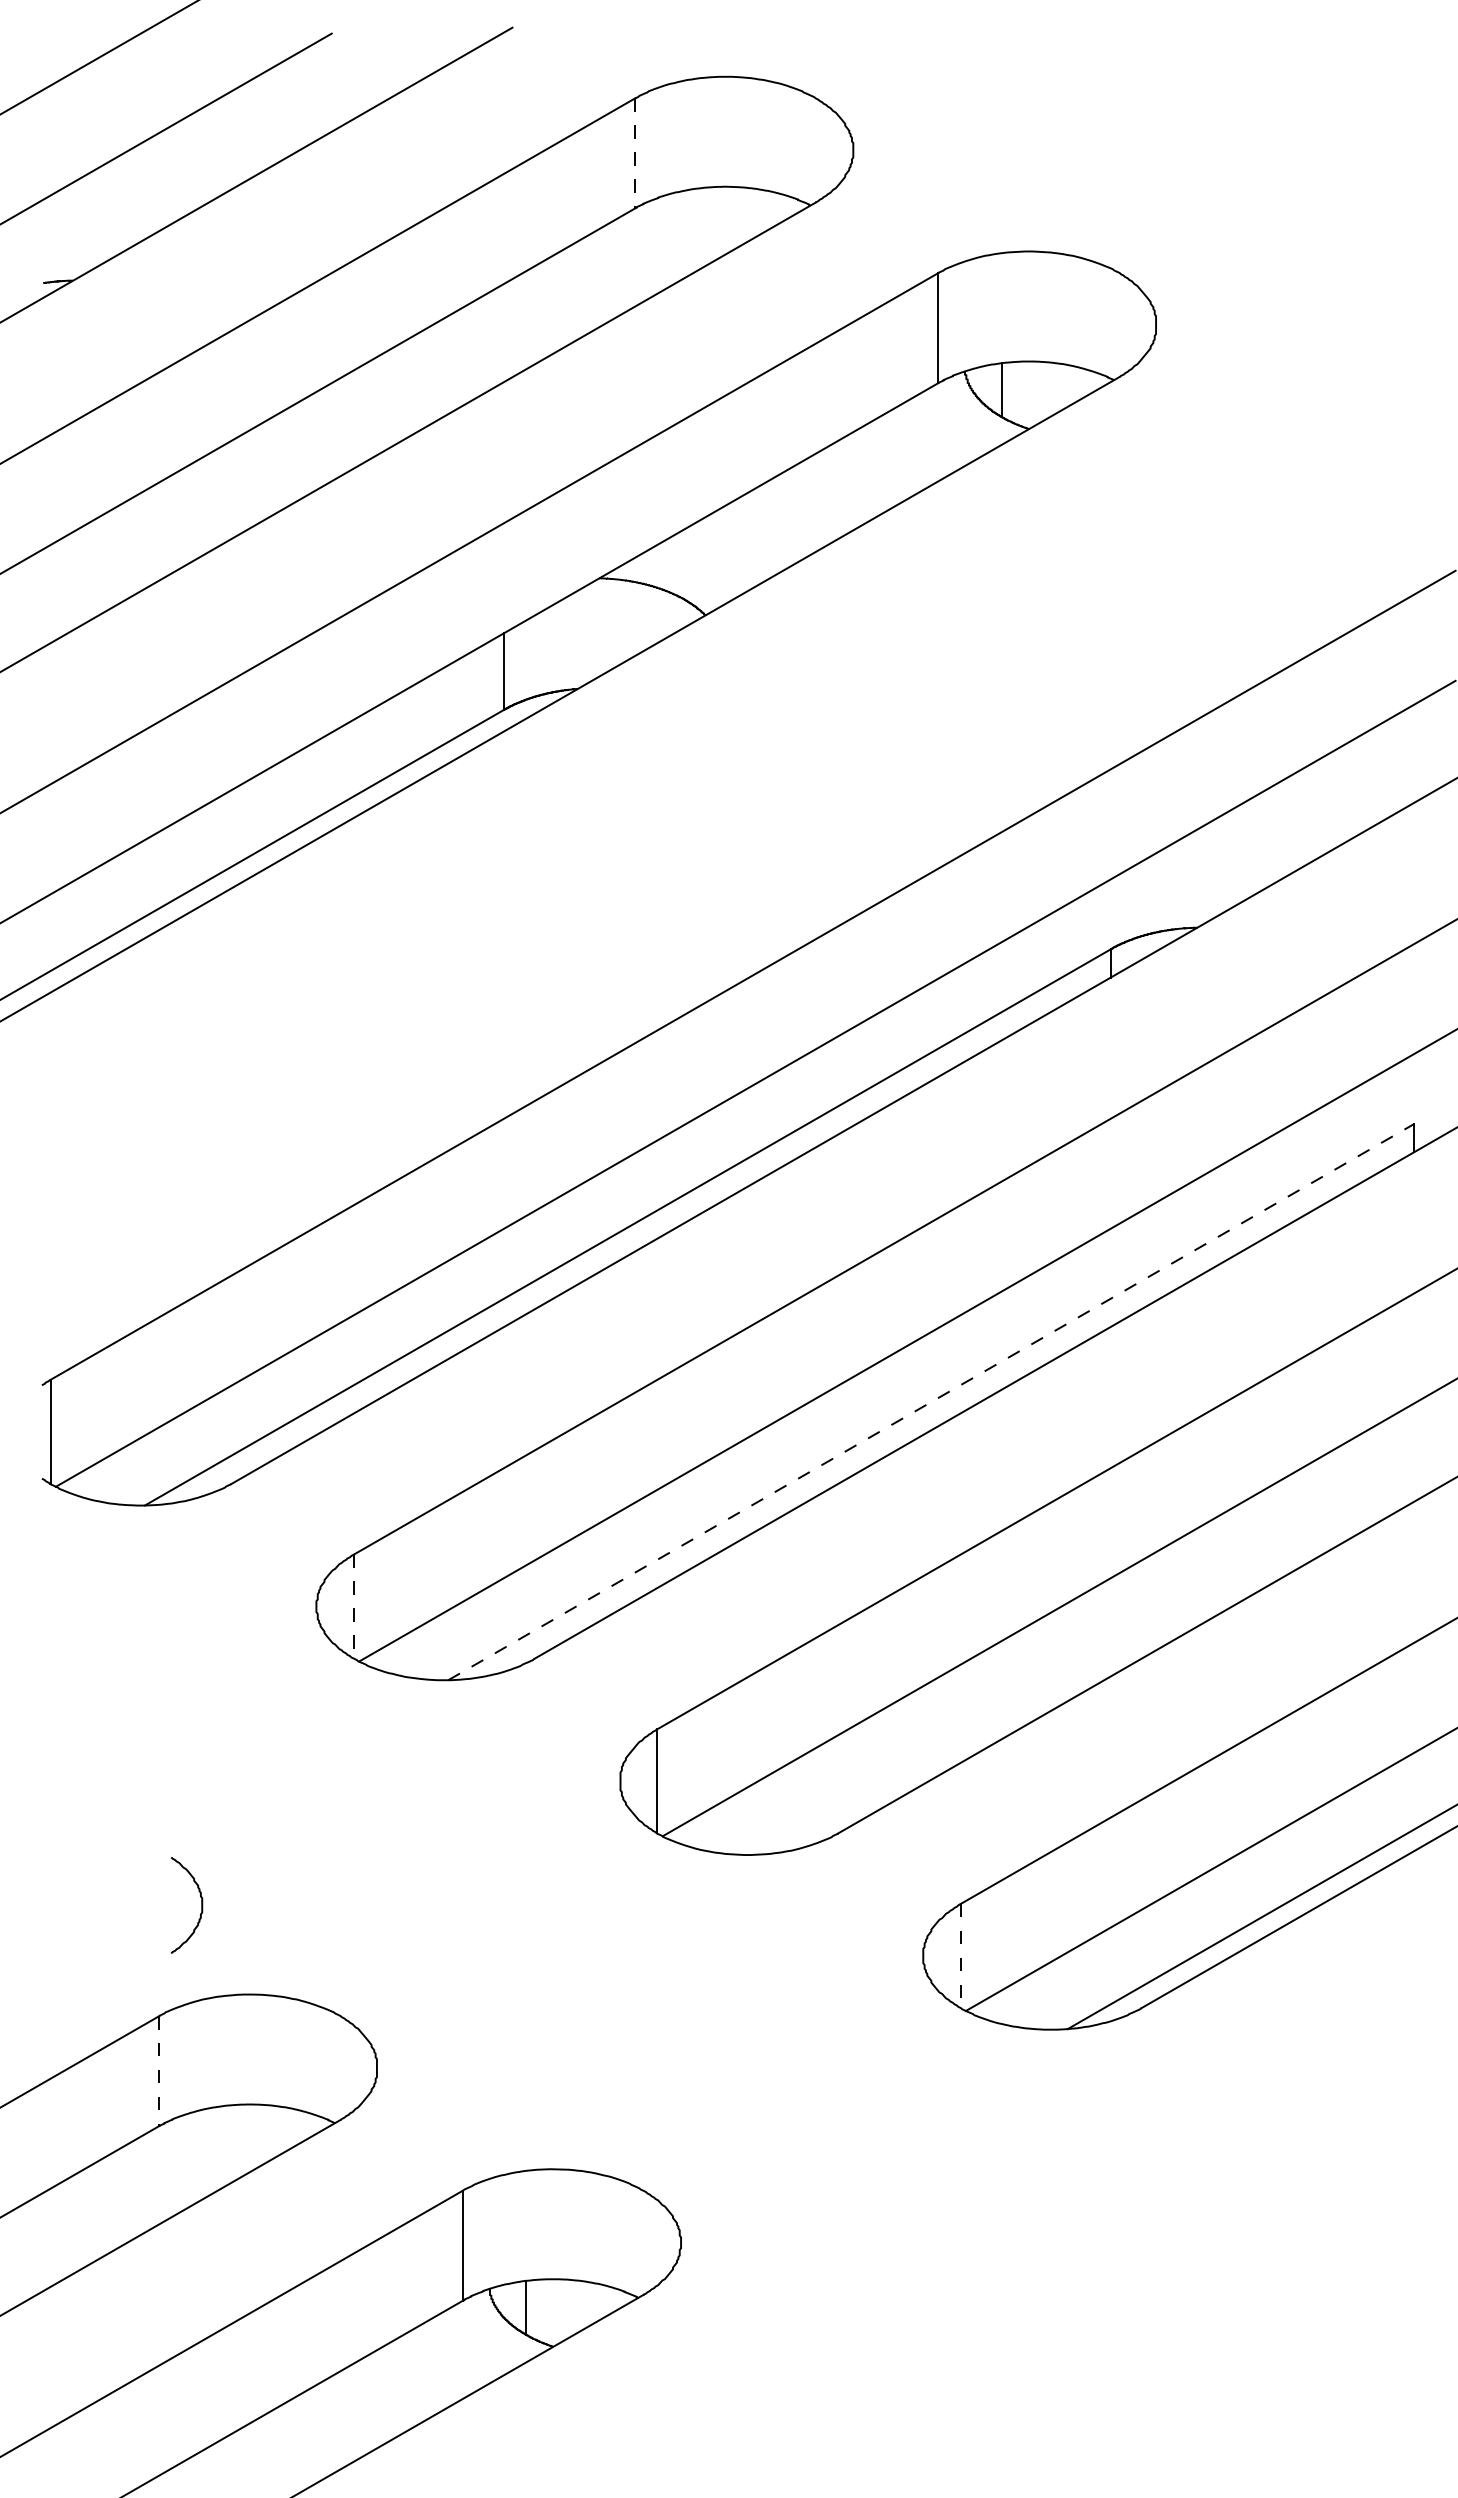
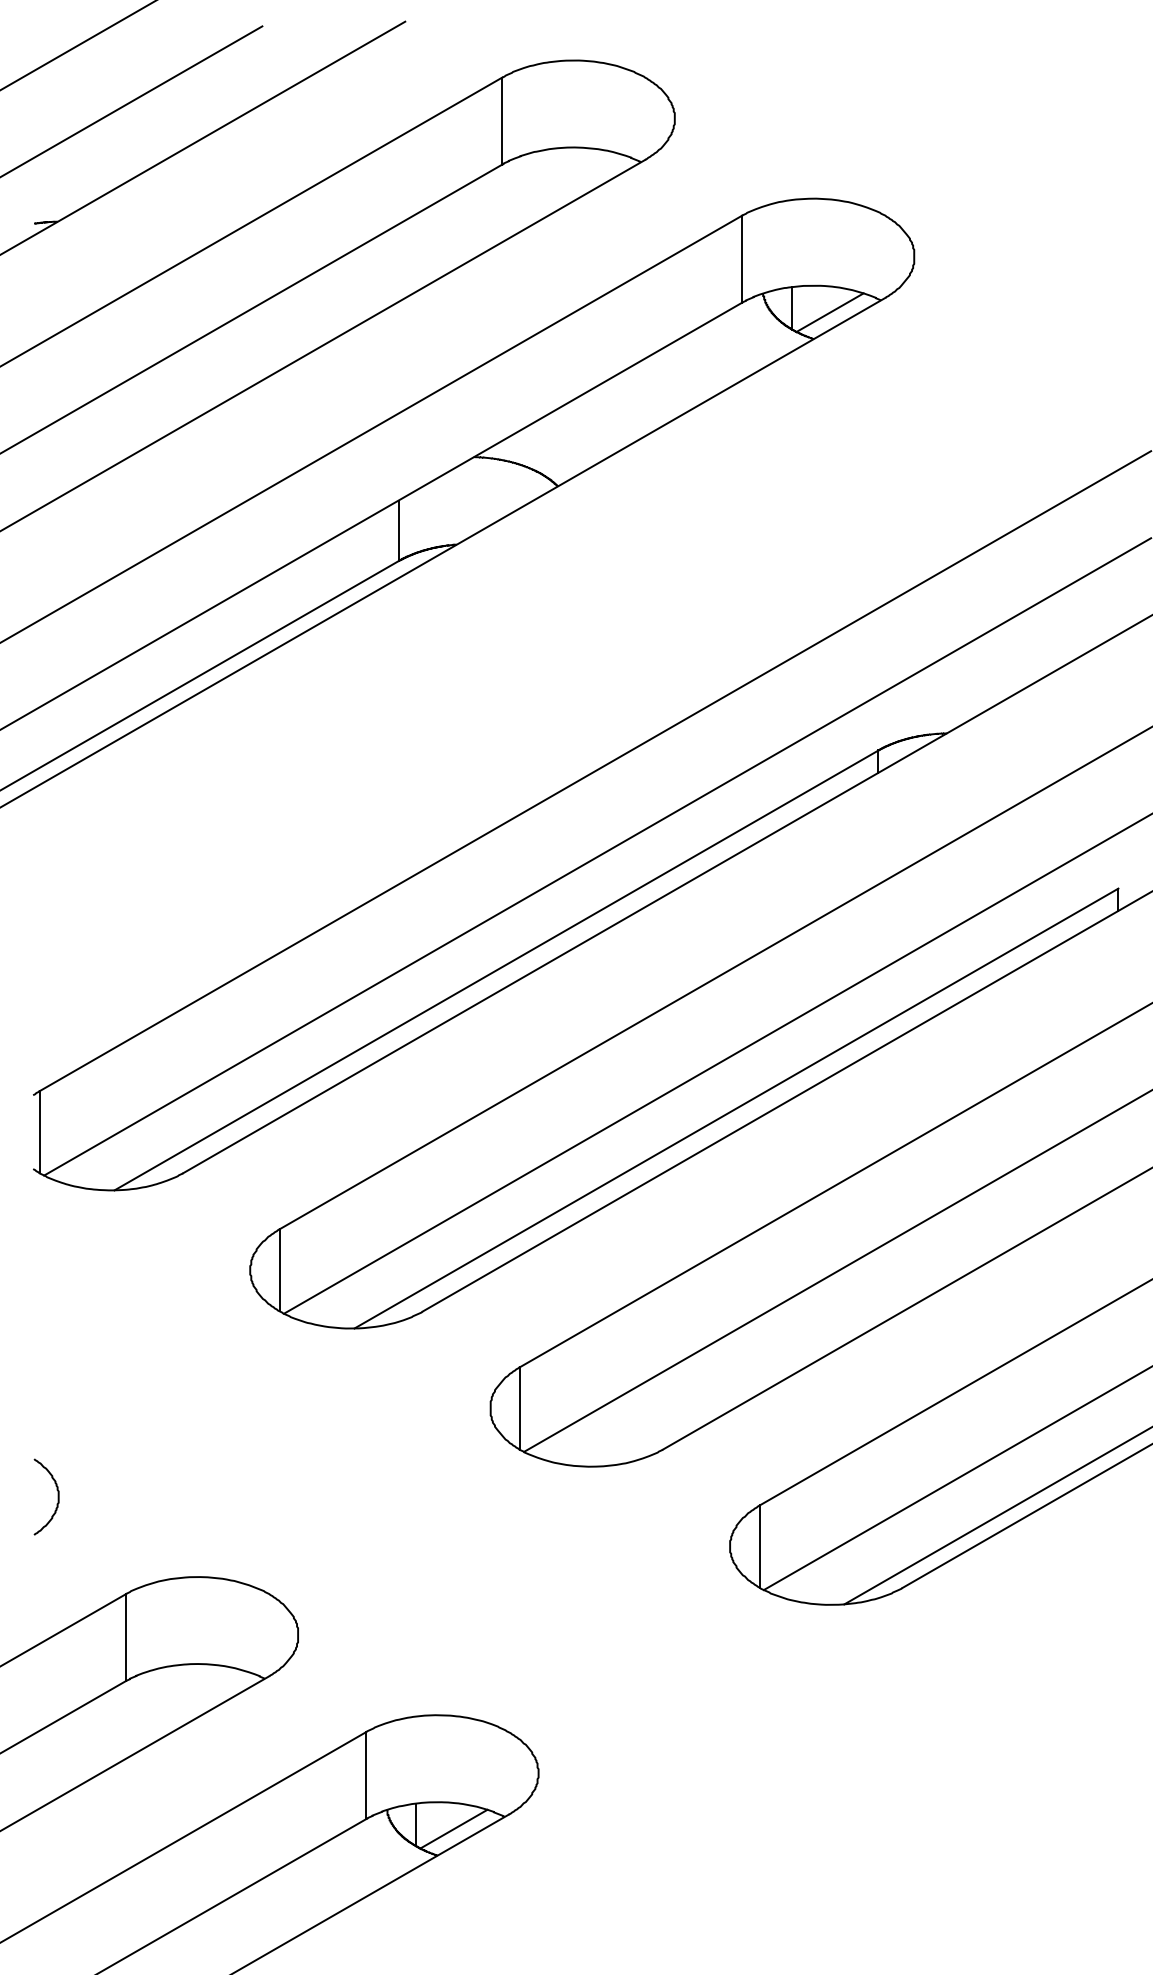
line: (635, 153) -> (502, 121), dashed -> solid
line: (1049, 395) -> (829, 312), added
line: (931, 1401) -> (736, 1108), dashed -> solid
line: (353, 1607) -> (279, 1271), dashed -> solid
curve: (201, 1905) -> (58, 1497), moved
line: (960, 1956) -> (759, 1546), dashed -> solid
line: (159, 2071) -> (126, 1637), dashed -> solid
line: (573, 2312) -> (453, 1828), added

